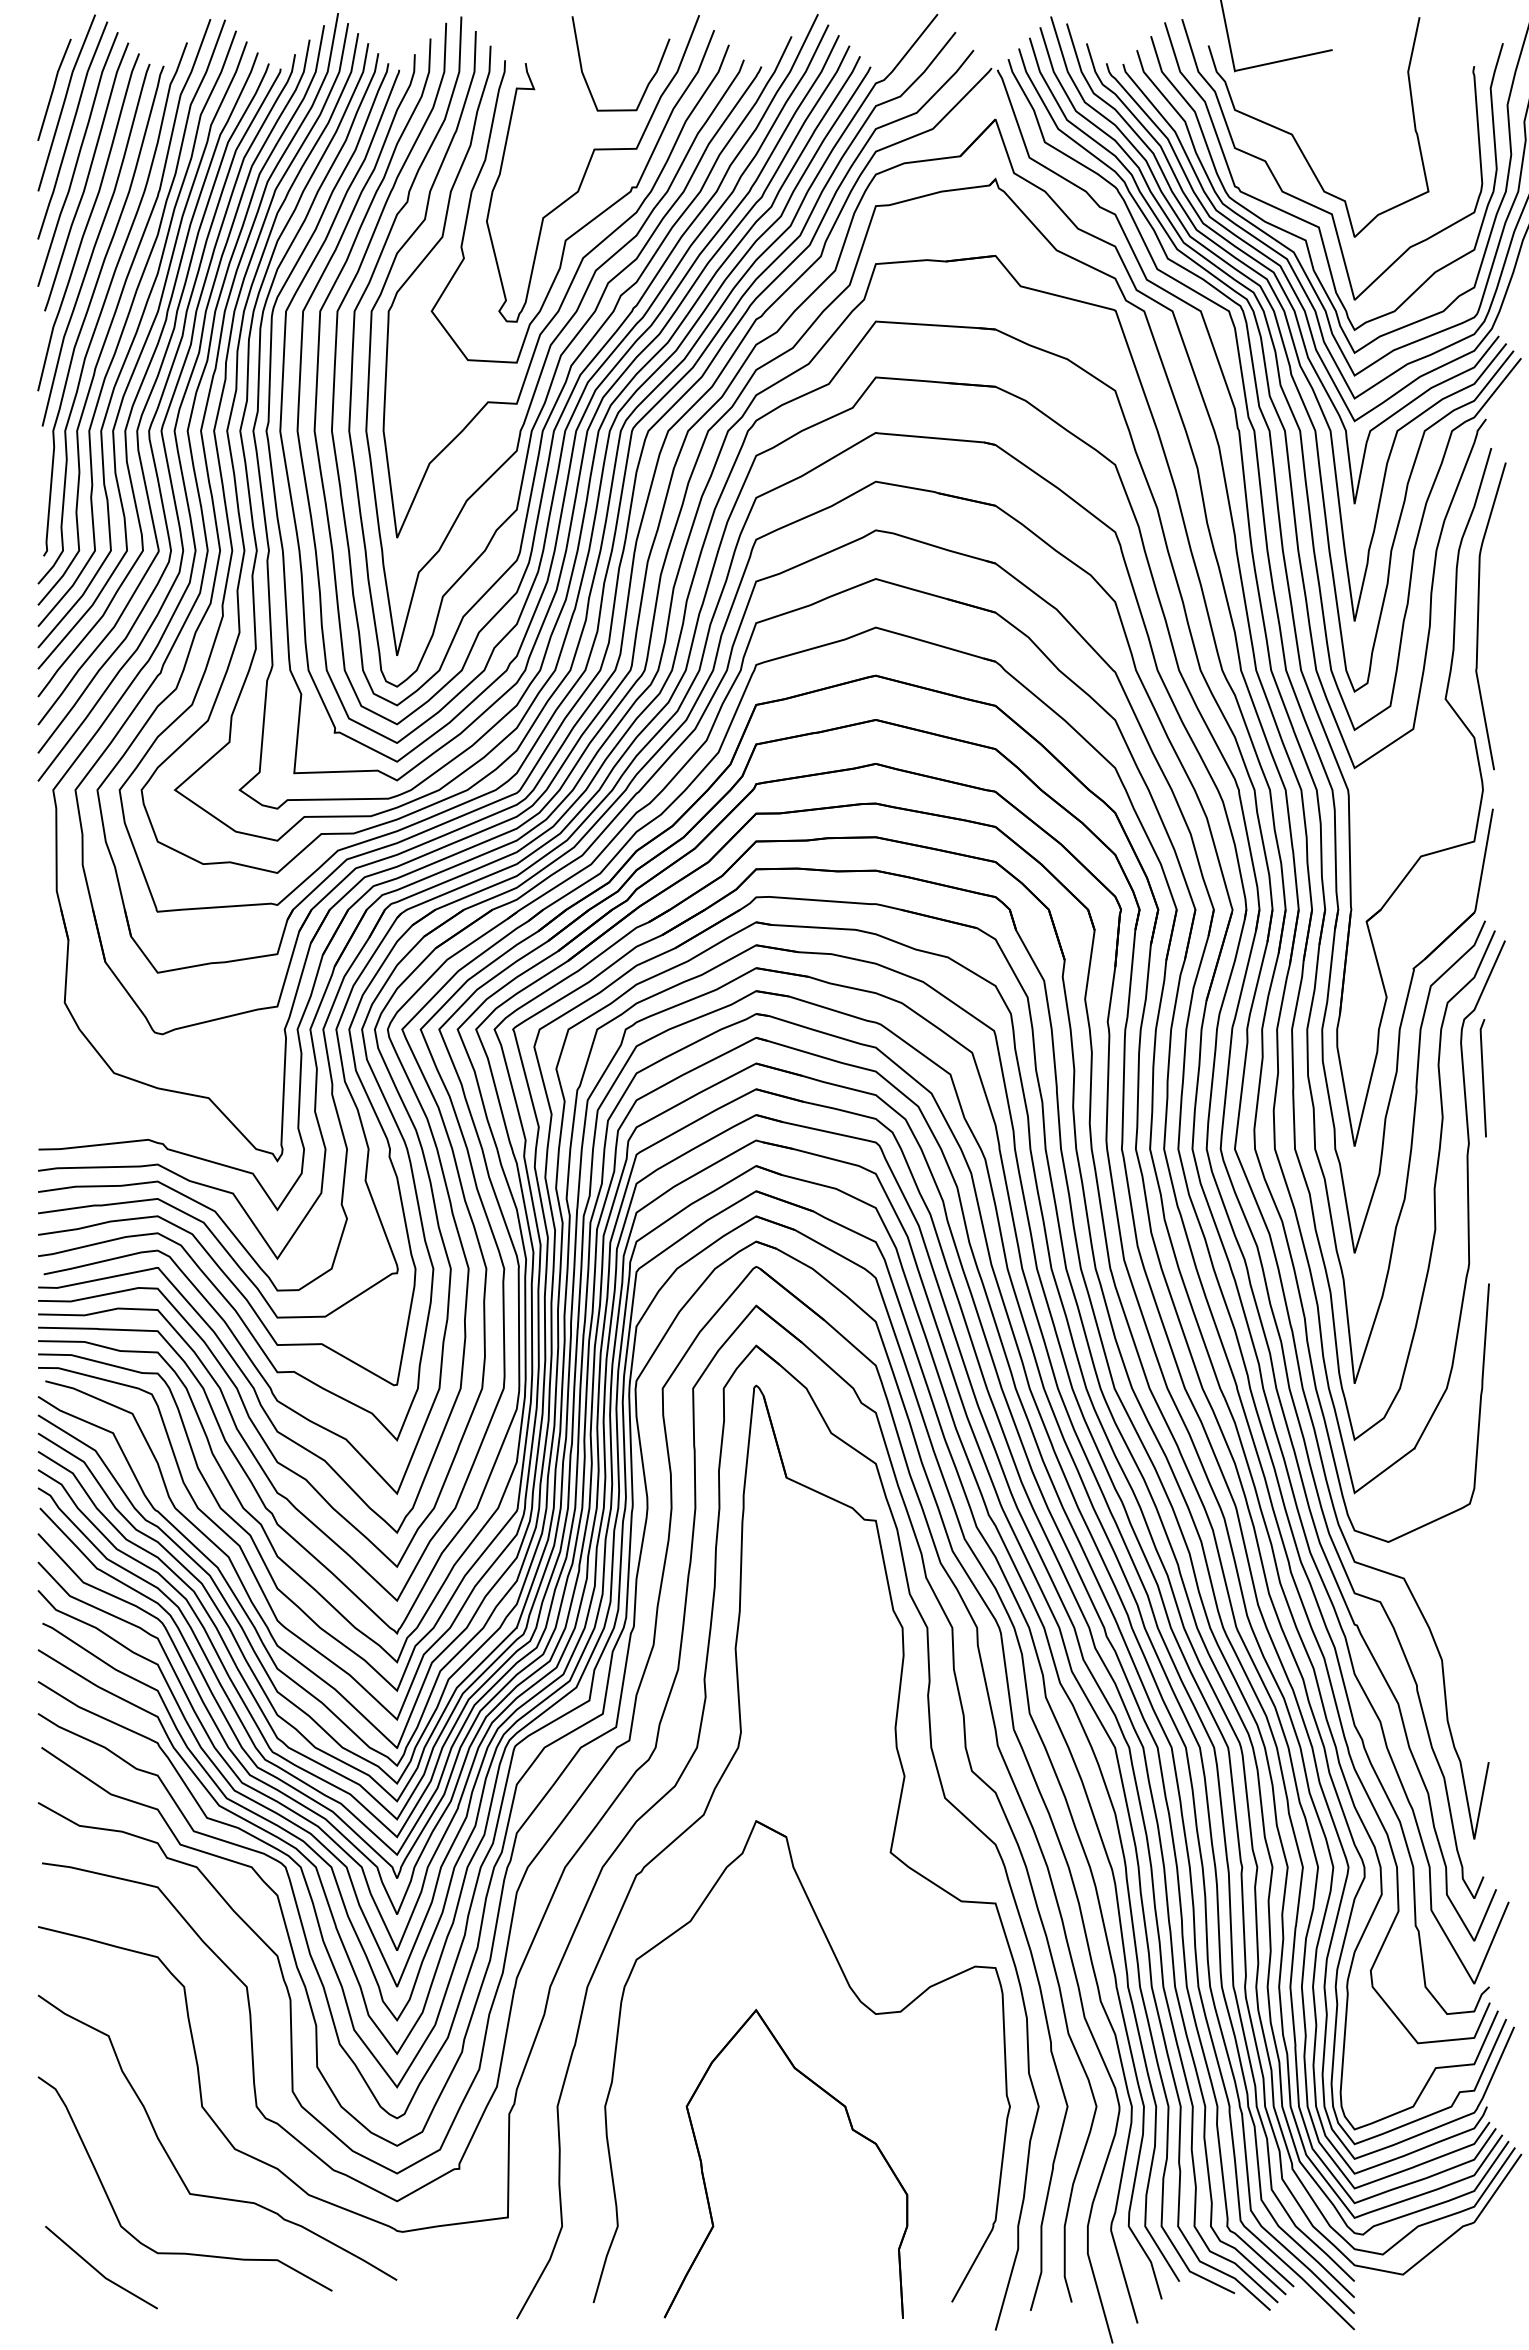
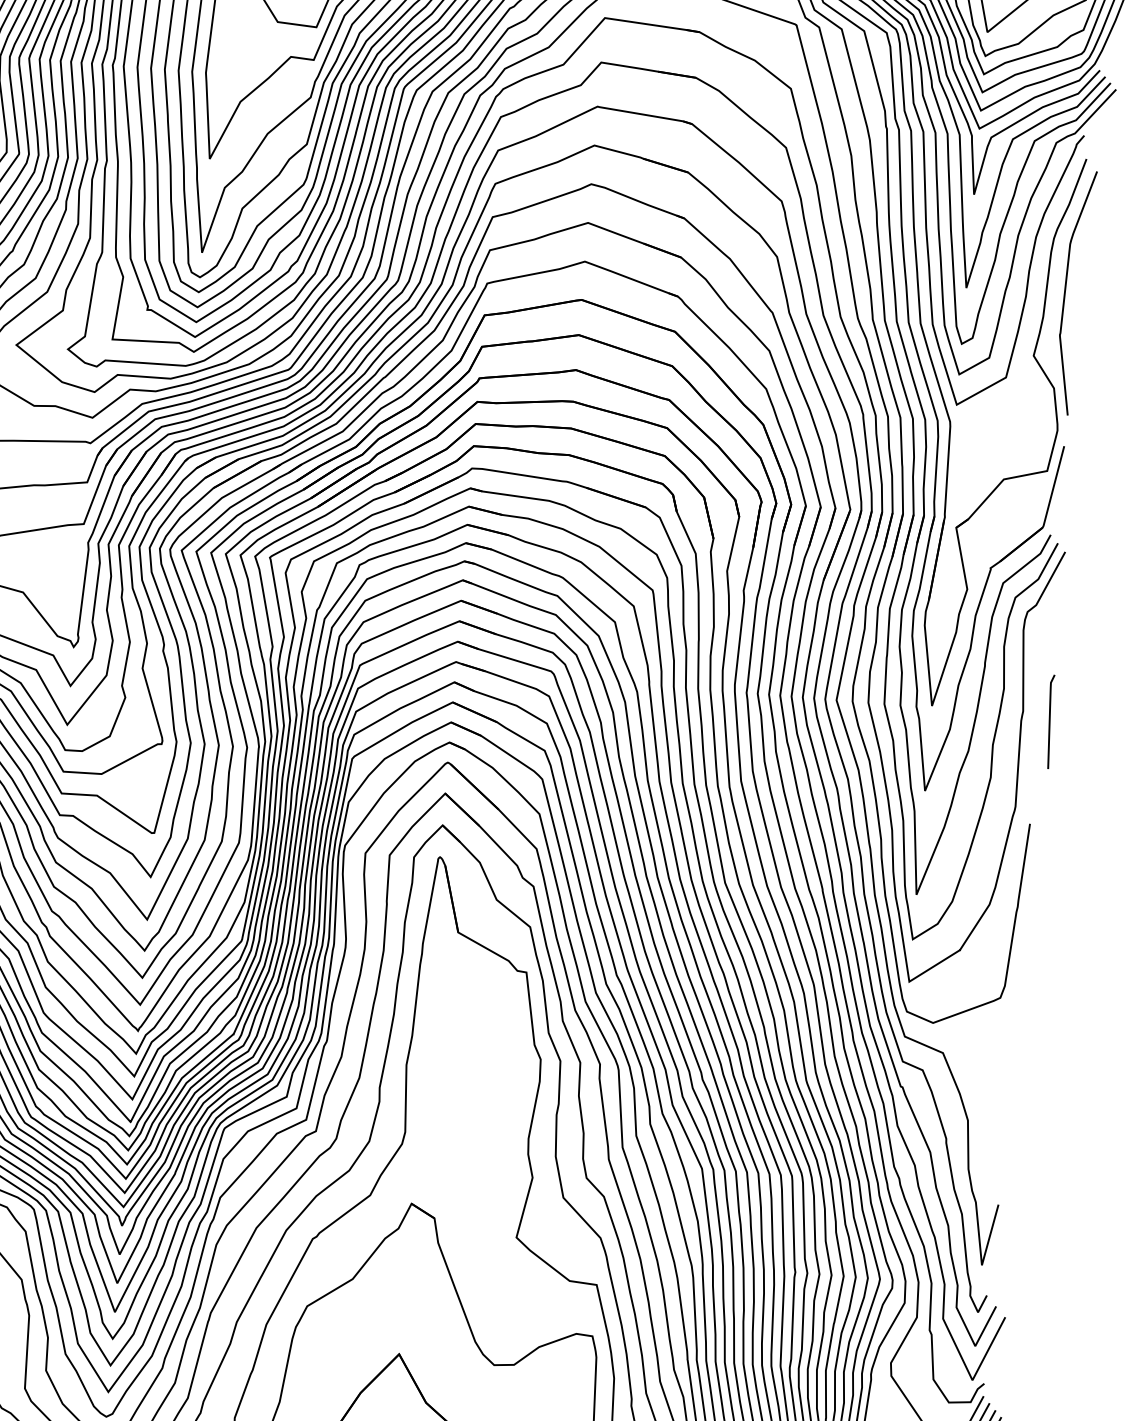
line: (1482, 1078) -> (1049, 721), moved

